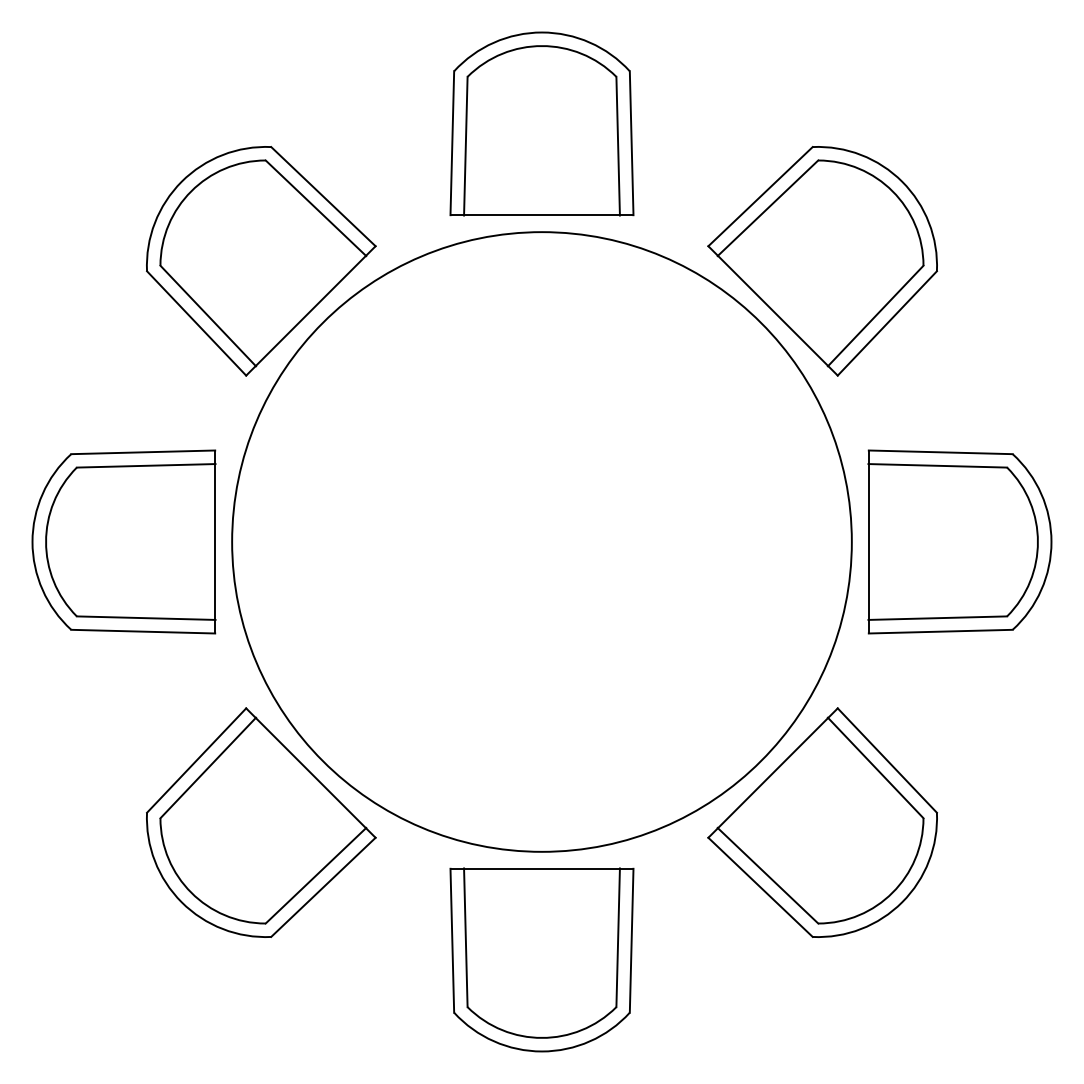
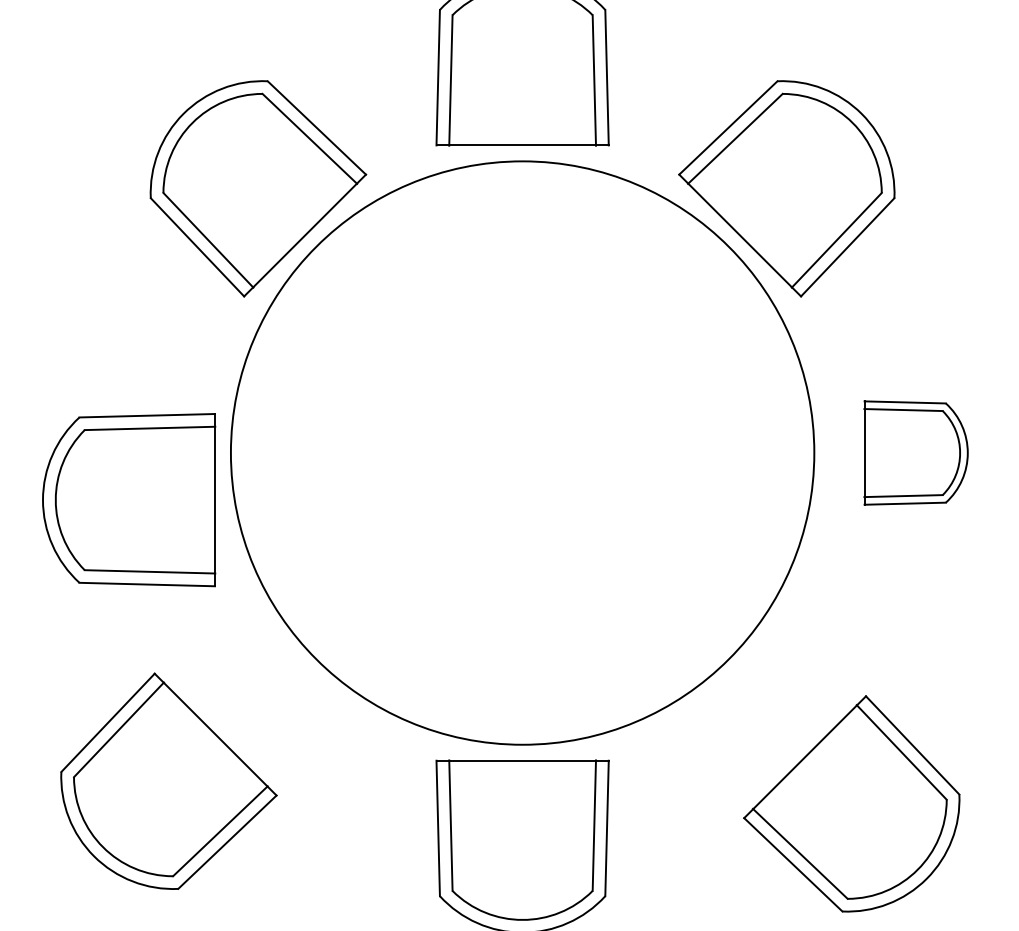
part: (123, 541) -> (128, 499), moved
part: (959, 541) -> (915, 452), size x0.6
part: (261, 822) -> (169, 781), moved
part: (822, 822) -> (851, 803), moved

